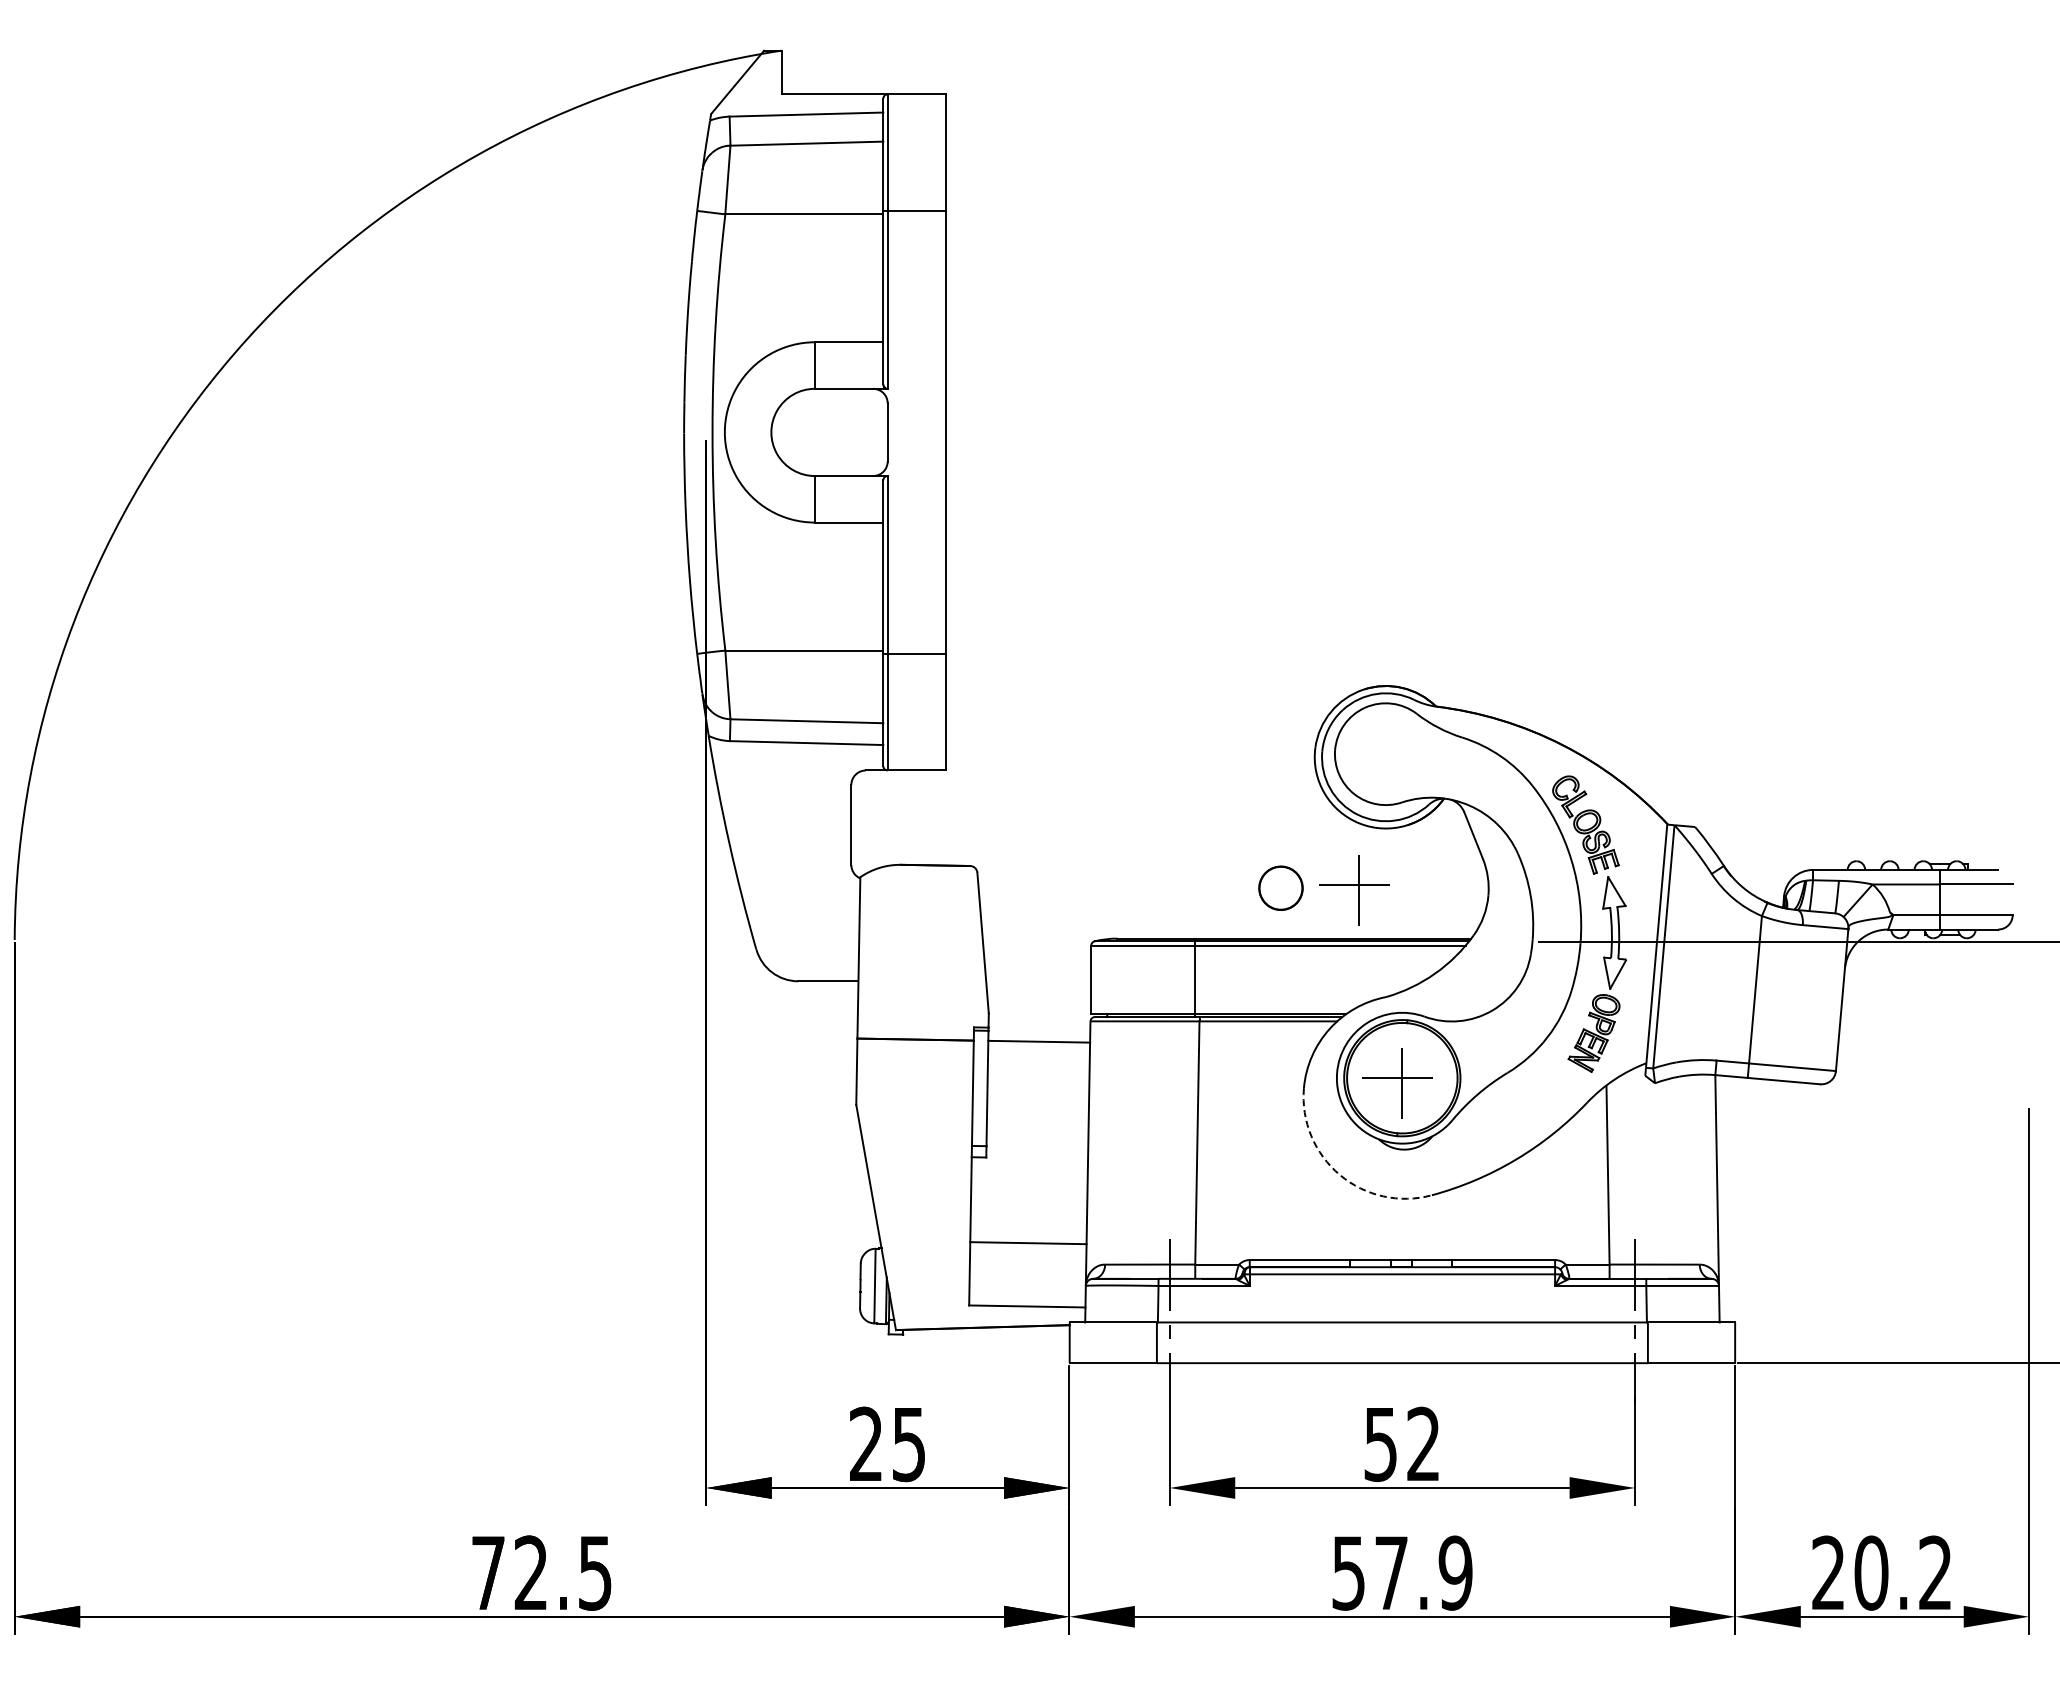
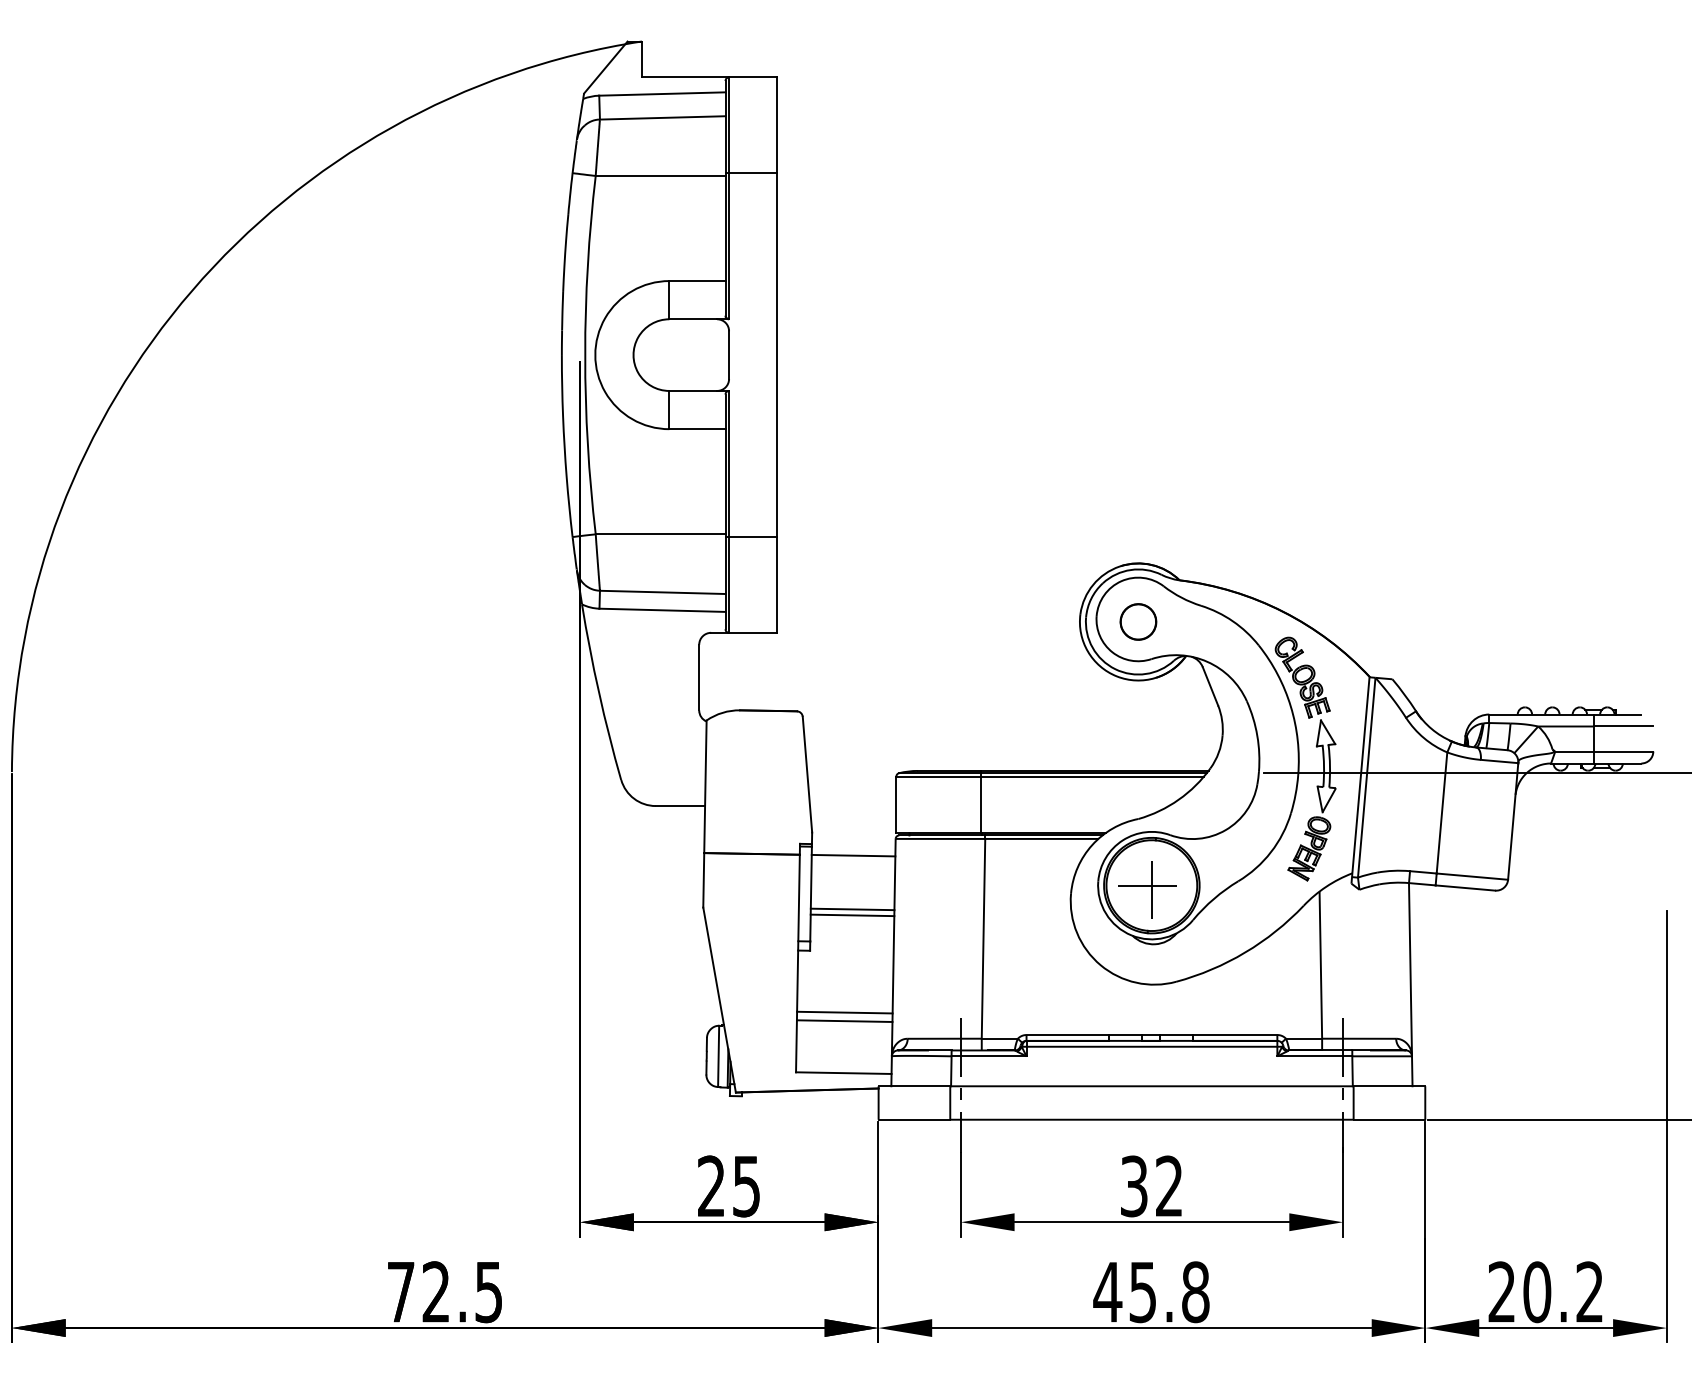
part: (1280, 887) -> (1138, 621), moved
part: (1354, 890) -> (1112, 731), removed
line: (1037, 1107) -> (852, 909), added
line: (1037, 1114) -> (852, 915), added
arc: (1339, 1175) -> (1100, 965), dashed -> solid
line: (1028, 1232) -> (844, 1012), added
text: (1380, 1443) -> (1133, 1185), 52 -> 32
text: (1401, 1572) -> (1151, 1291), 57.9 -> 45.8

